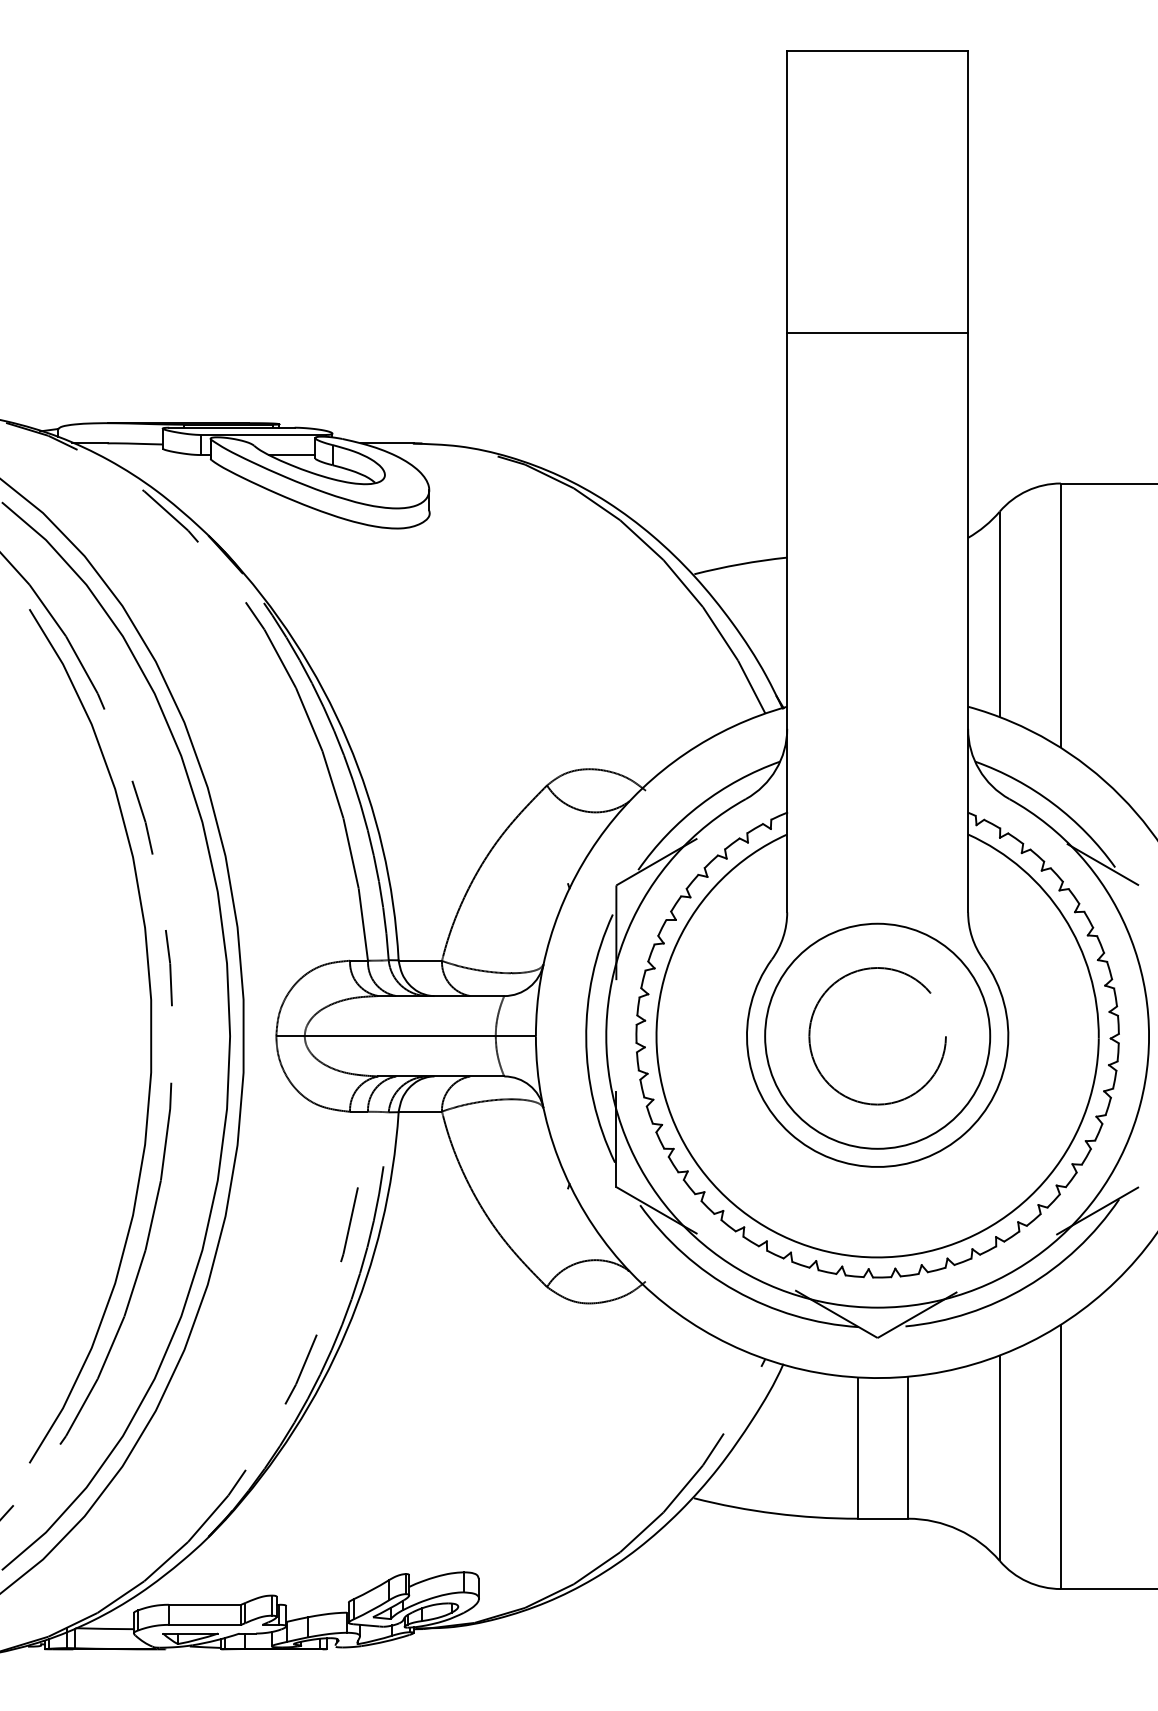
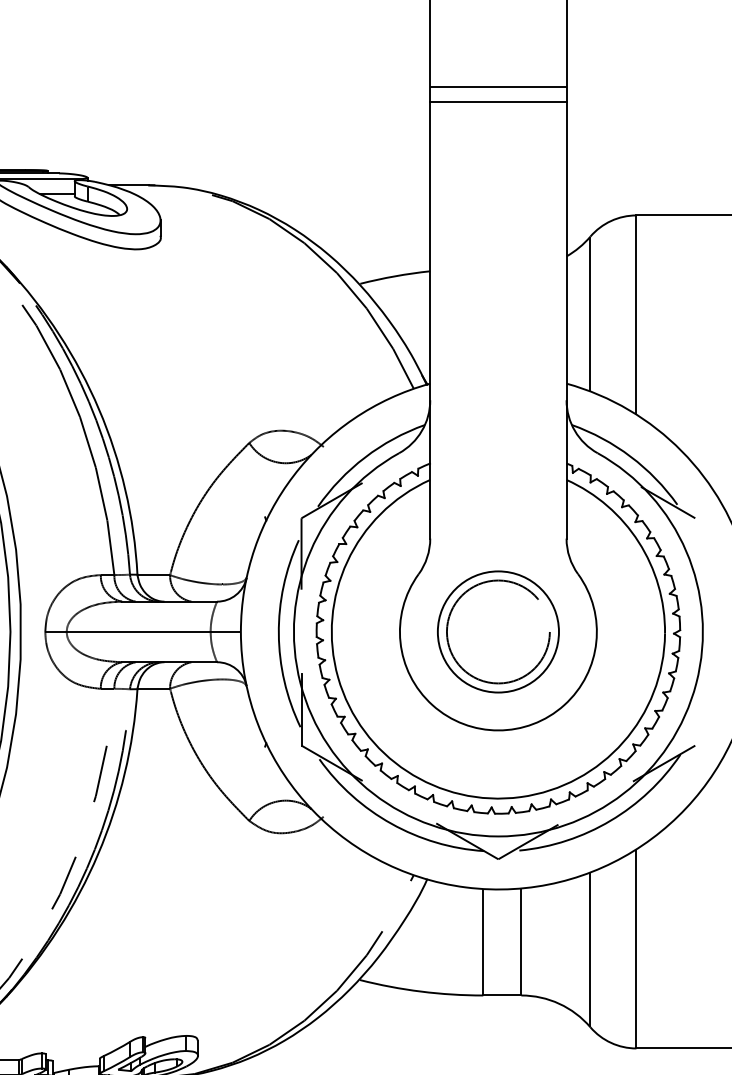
line: (877, 312) -> (498, 86), added
circle: (877, 1035) -> (498, 631), size x0.71

